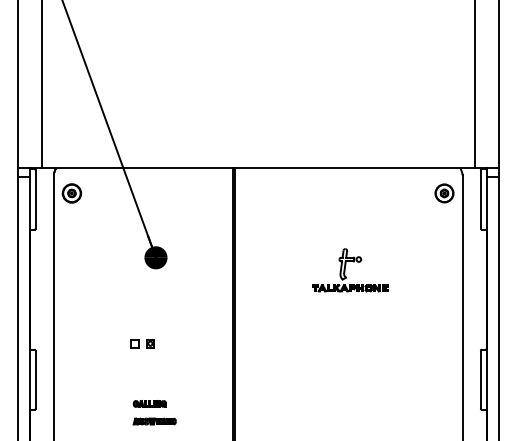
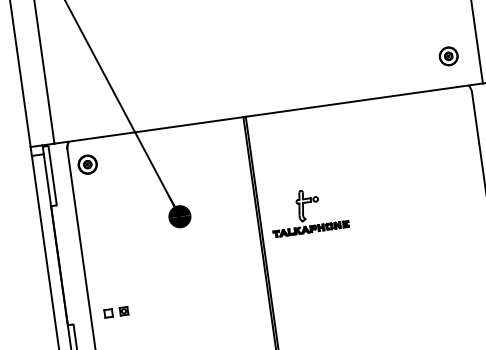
part: (444, 193) -> (448, 56), moved
part: (350, 270) -> (308, 211), moved
part: (142, 343) -> (116, 312), moved

